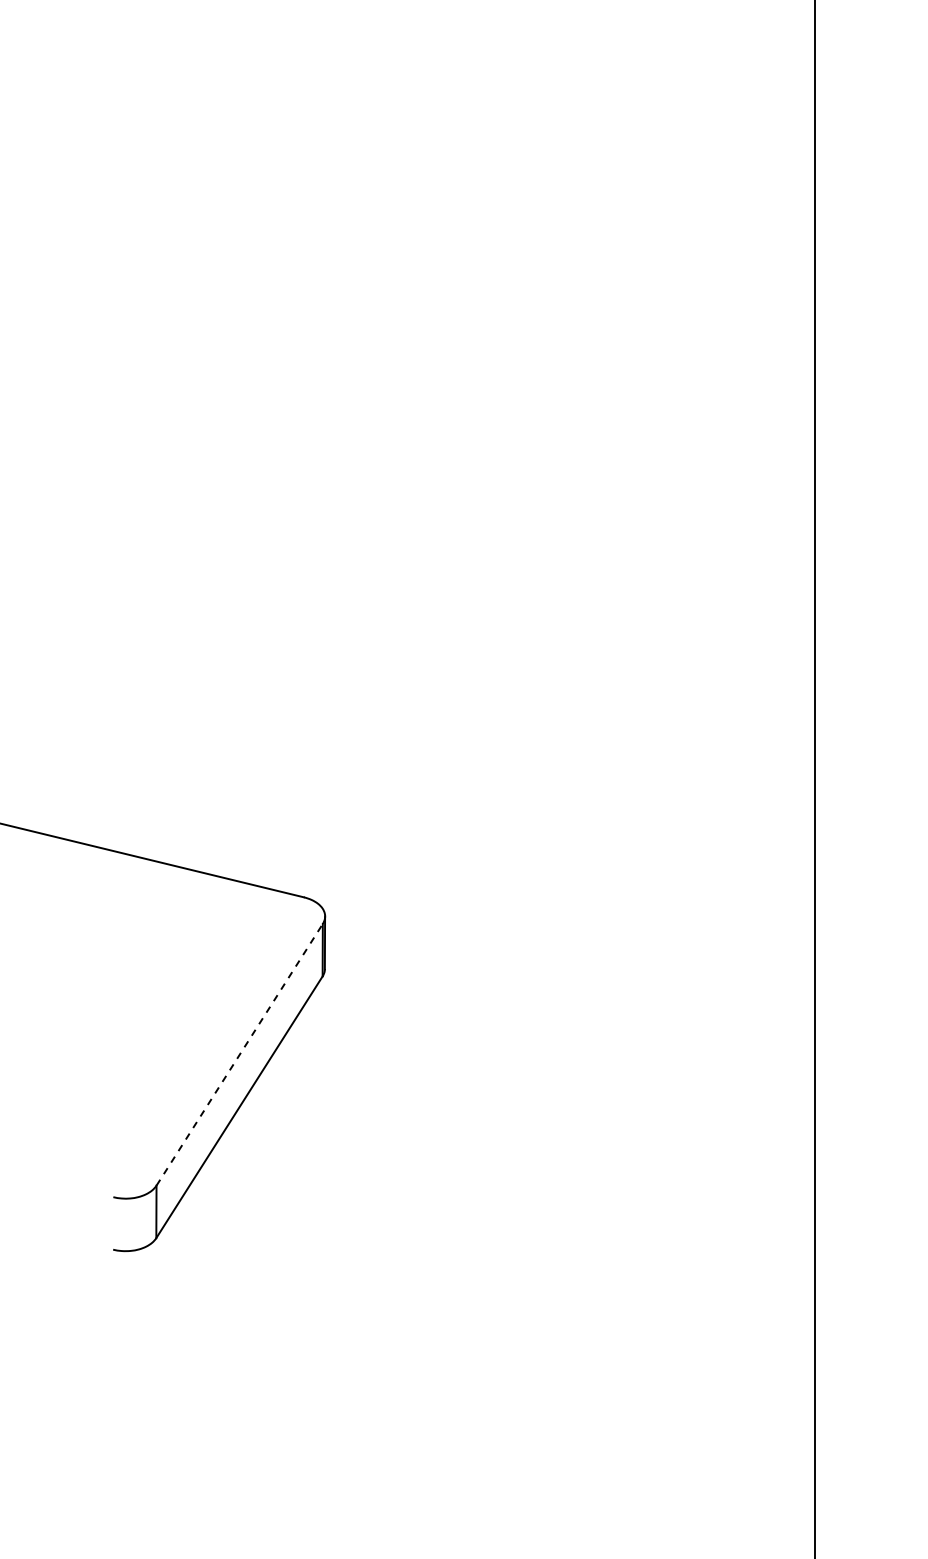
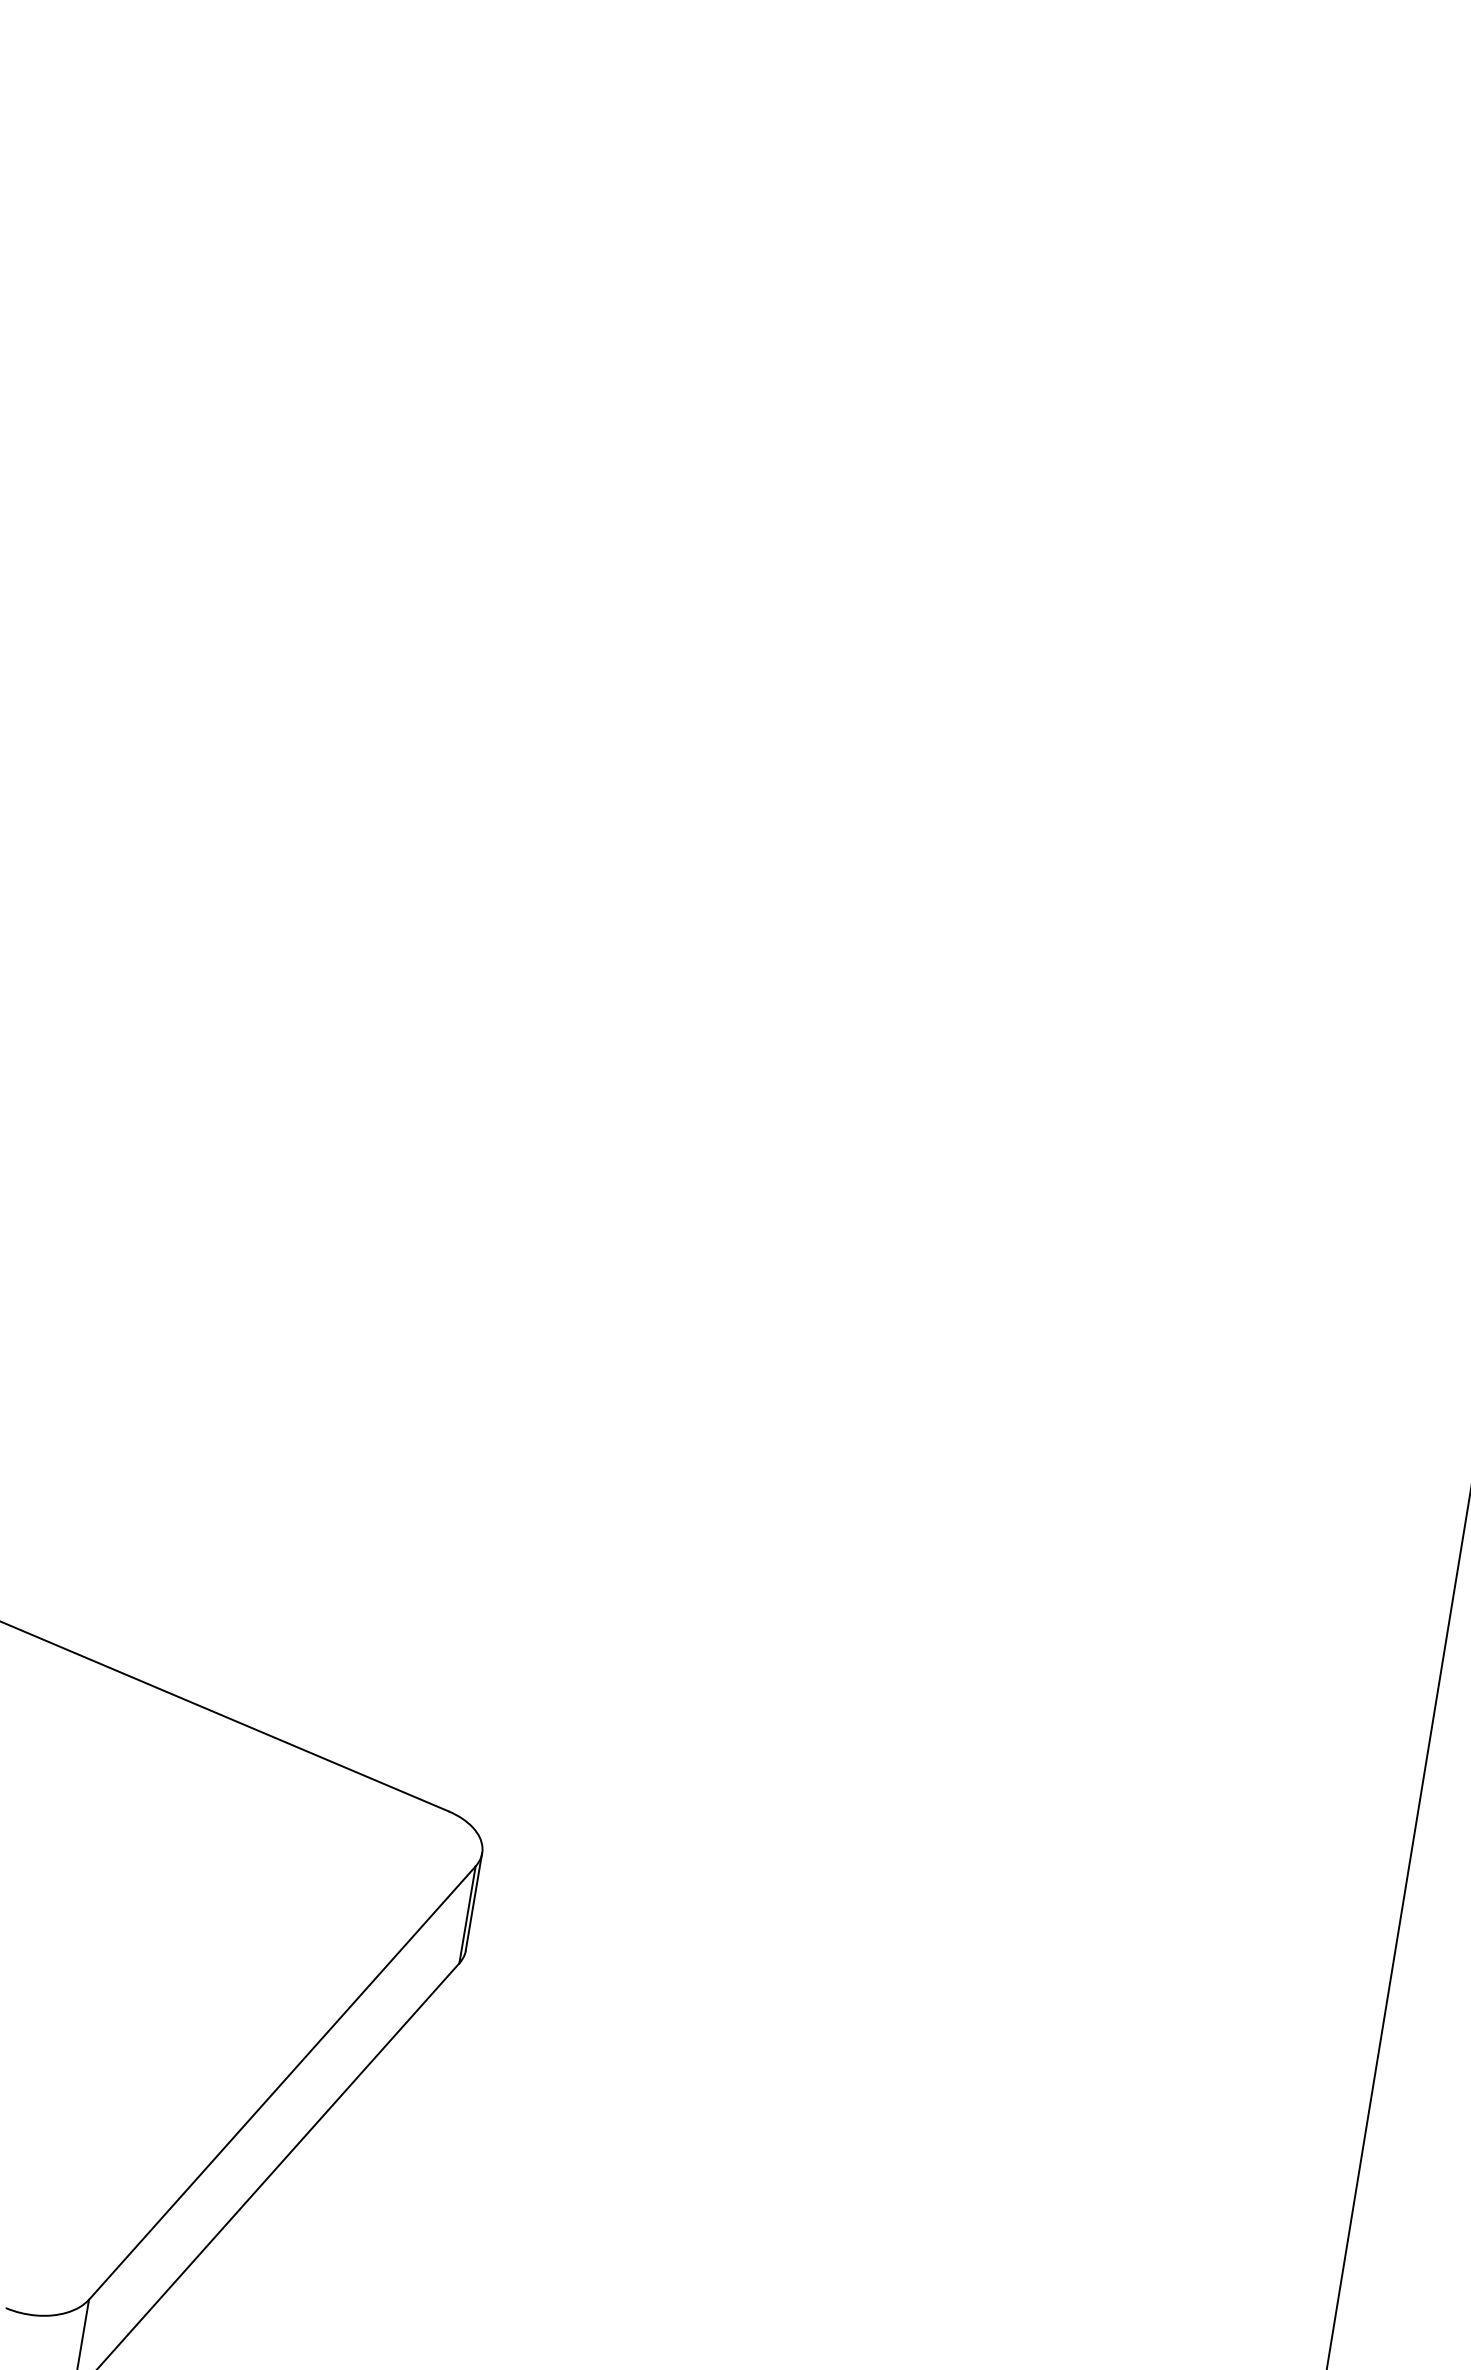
line: (239, 1054) -> (282, 2082), dashed -> solid

